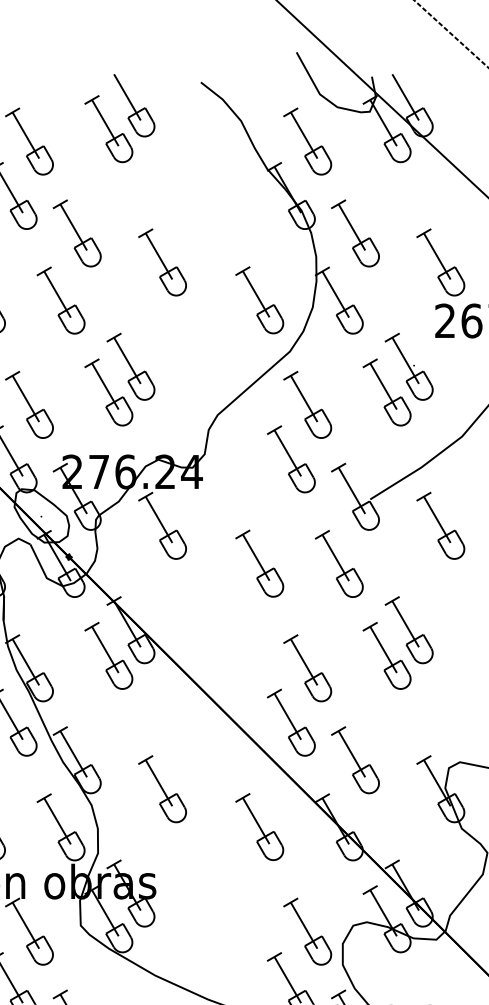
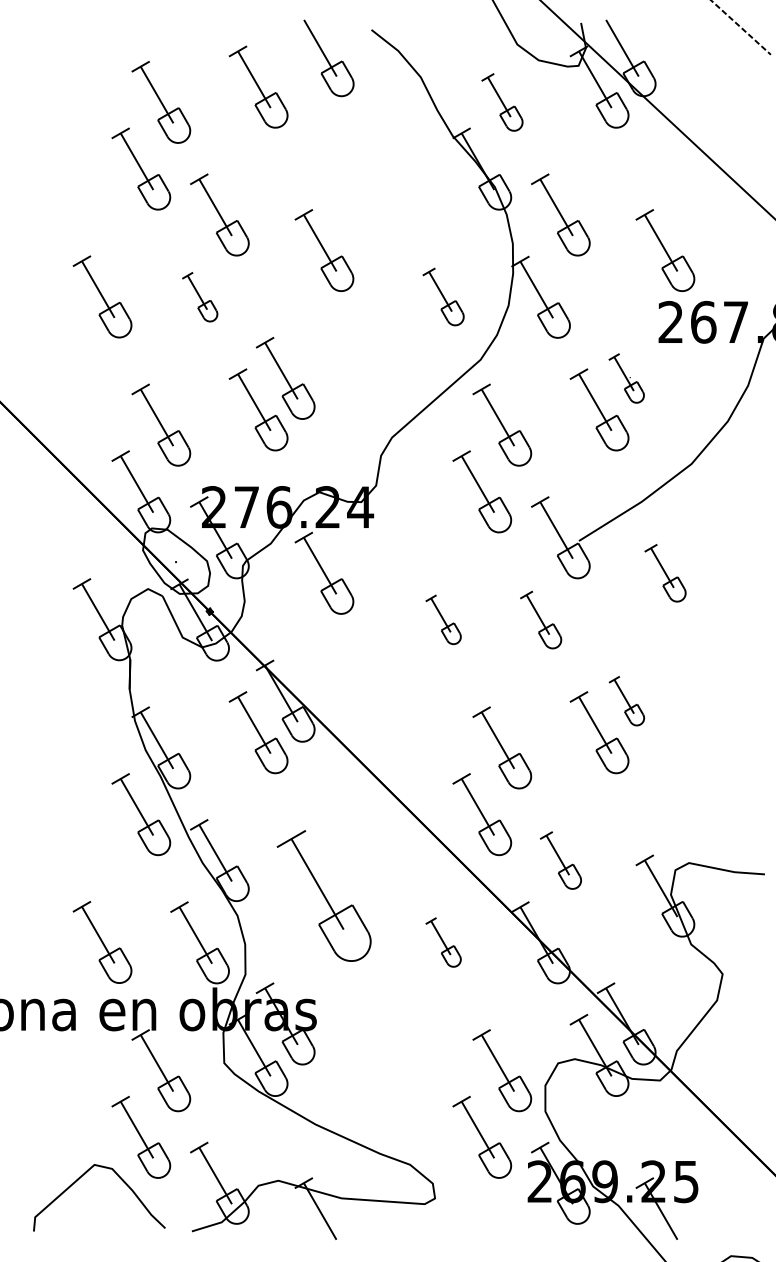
part: (134, 105) -> (328, 58), moved
part: (307, 141) -> (502, 102), size x0.7
part: (60, 299) -> (199, 296), size x0.6
part: (259, 299) -> (443, 296), size x0.7
part: (408, 366) -> (626, 378), size x0.6
part: (440, 525) -> (665, 572), size x0.7
part: (259, 563) -> (443, 619), size x0.6
part: (338, 563) -> (540, 619), size x0.7
part: (408, 629) -> (626, 700), size x0.6
part: (355, 760) -> (560, 860), size x0.7
part: (162, 788) -> (324, 895), size x1.6
part: (259, 827) -> (443, 942), size x0.6

